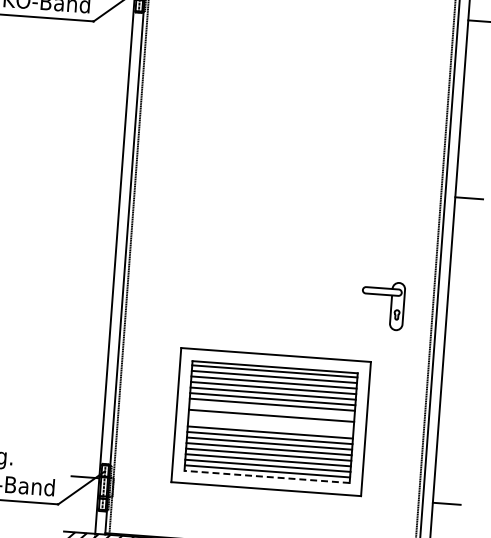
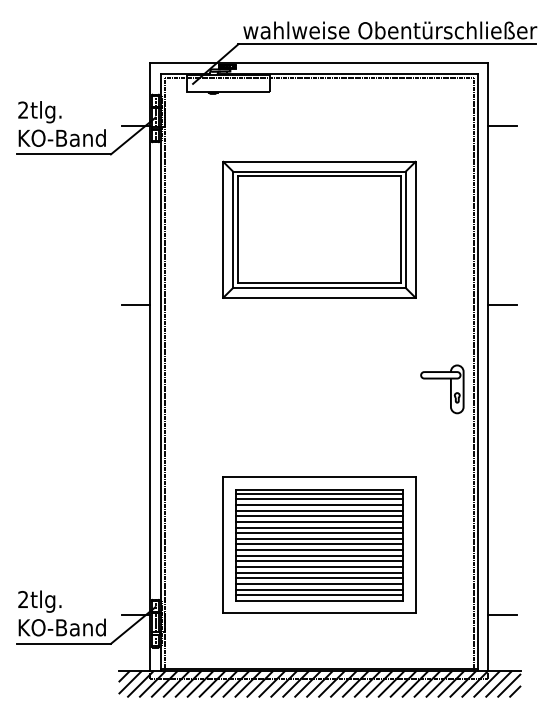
part: (294, 110) -> (319, 229), added
line: (108, 171) -> (136, 304), added
part: (390, 306) -> (450, 389), moved
line: (272, 410) -> (319, 533), added
line: (271, 421) -> (319, 544), added
line: (270, 427) -> (319, 550), added
line: (267, 476) -> (319, 600), dashed -> solid

